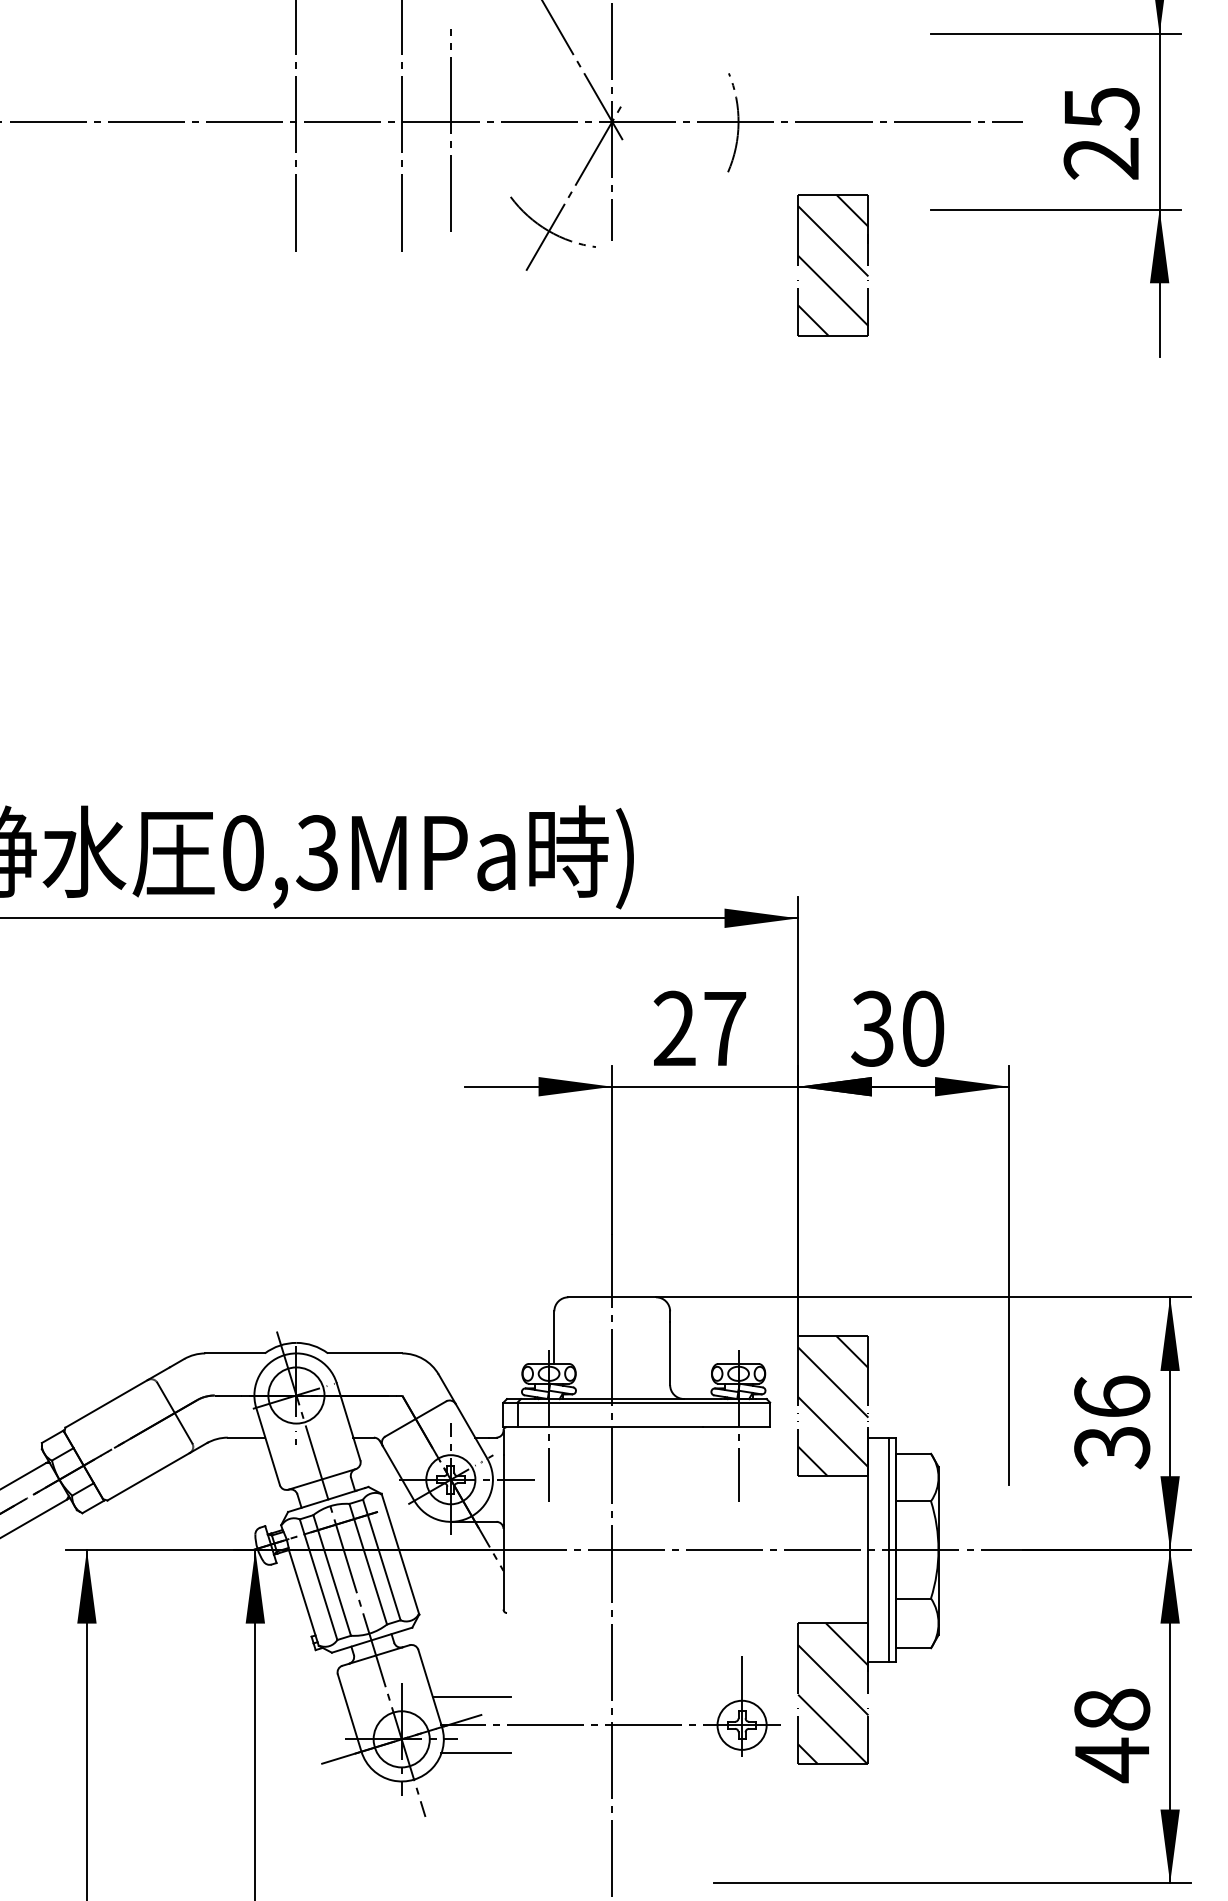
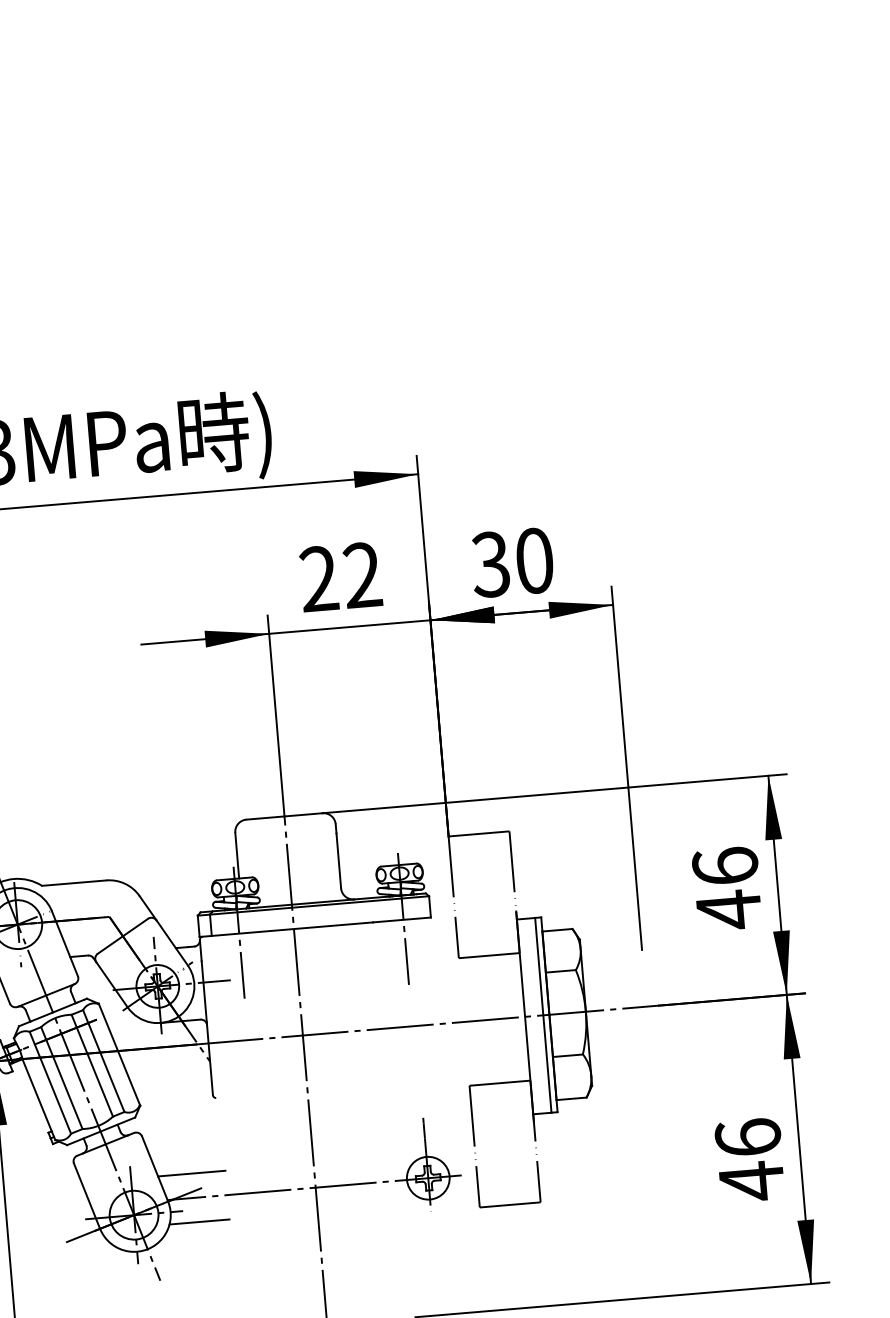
text: (725, 1027) -> (363, 574), 27 -> 22
hatch: (833, 1406) -> (484, 895), removed
text: (1112, 1447) -> (729, 910), 36 -> 46
hatch: (833, 1693) -> (505, 1143), removed
text: (1112, 1709) -> (748, 1137), 48 -> 46

